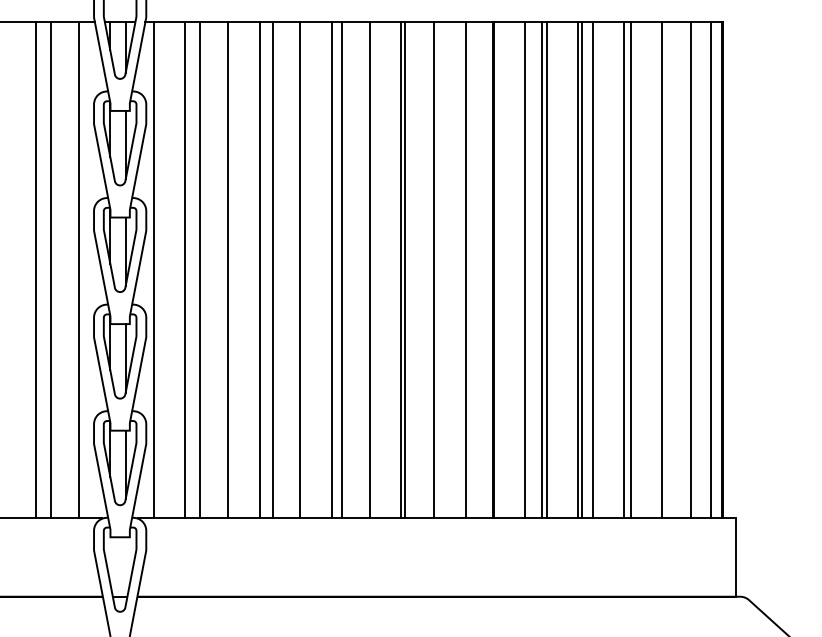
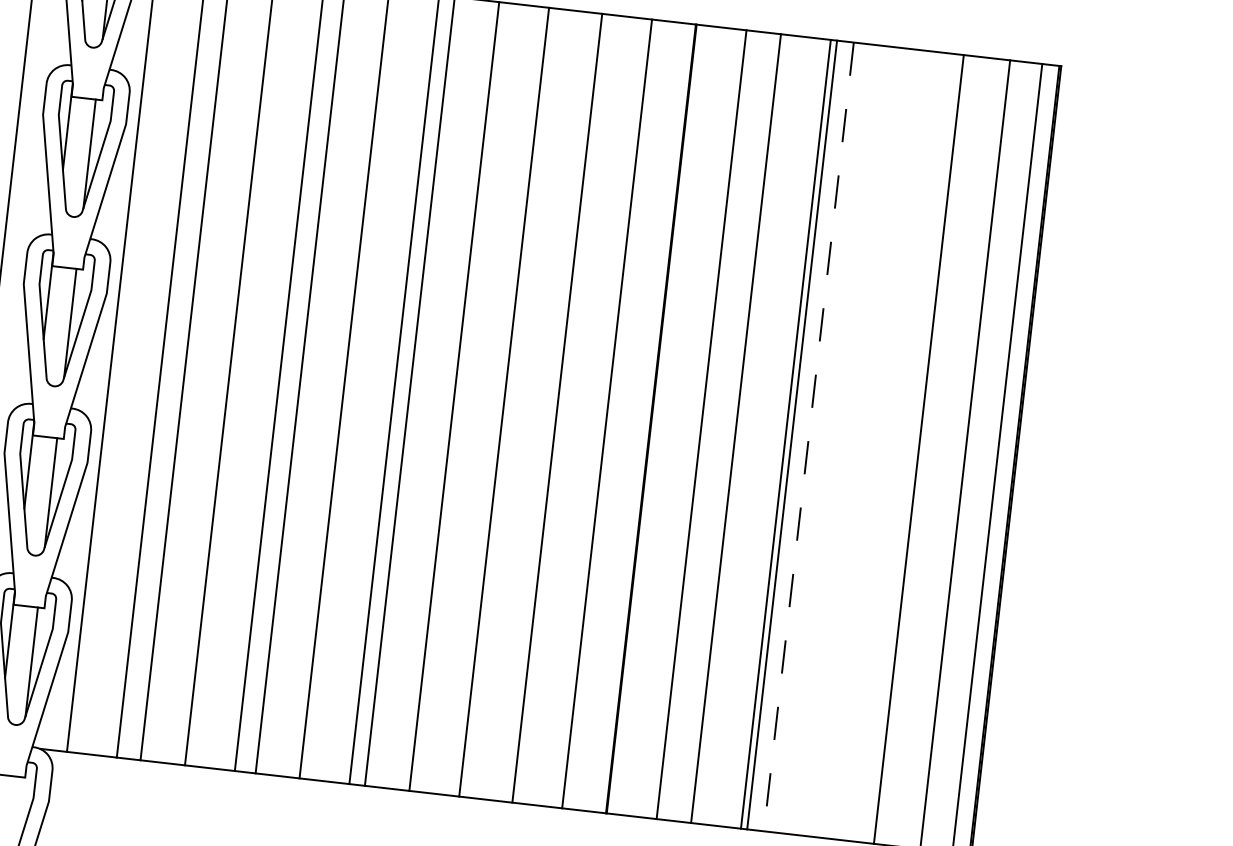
line: (405, 269) -> (511, 402), removed
line: (542, 269) -> (729, 426), removed
line: (624, 269) -> (859, 441), removed
line: (630, 269) -> (869, 442), removed
line: (592, 270) -> (808, 437), solid -> dashed

